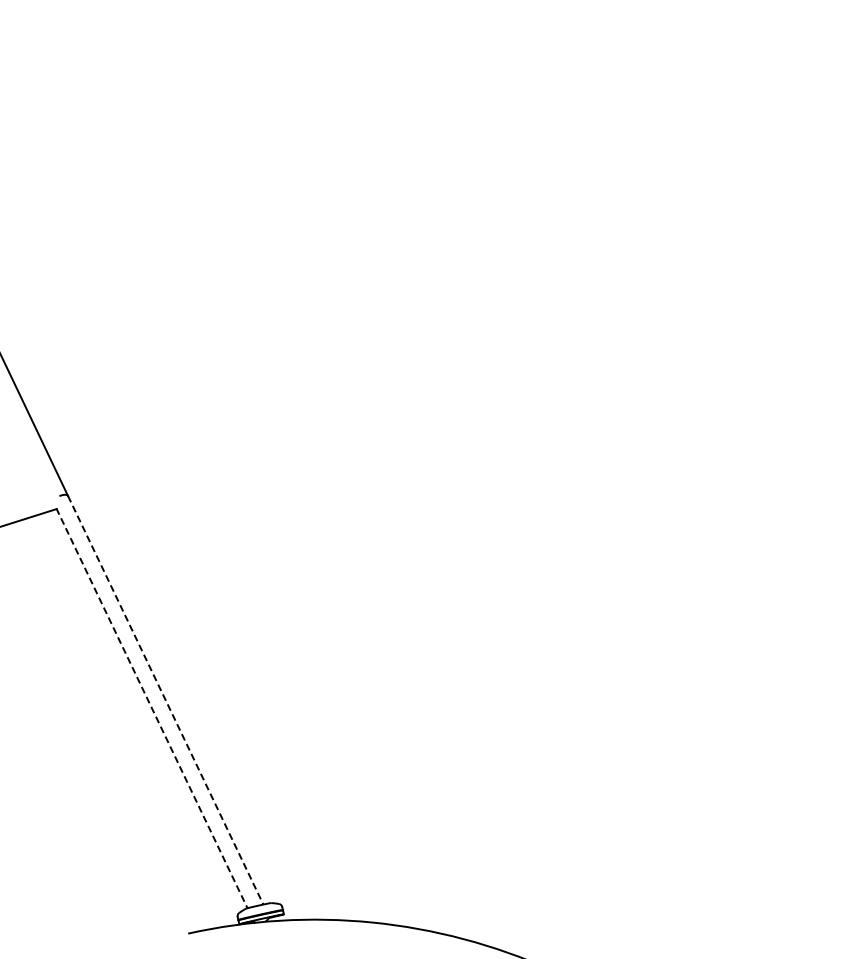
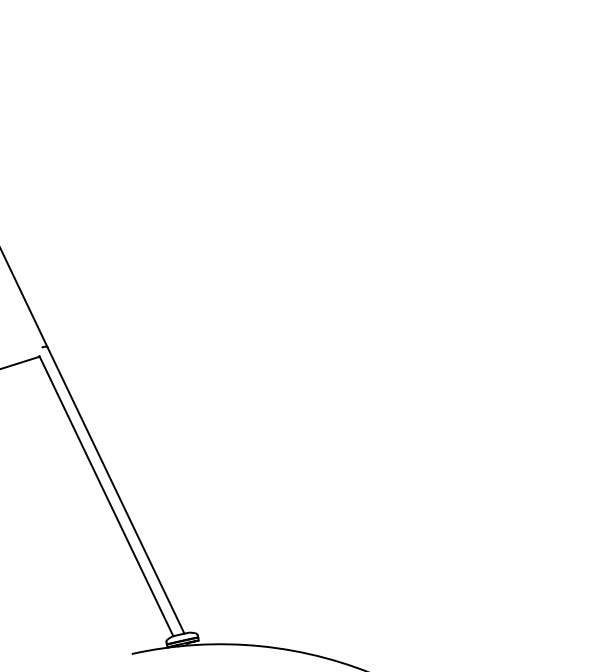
line: (165, 700) -> (115, 490), dashed -> solid
line: (151, 708) -> (106, 496), dashed -> solid

